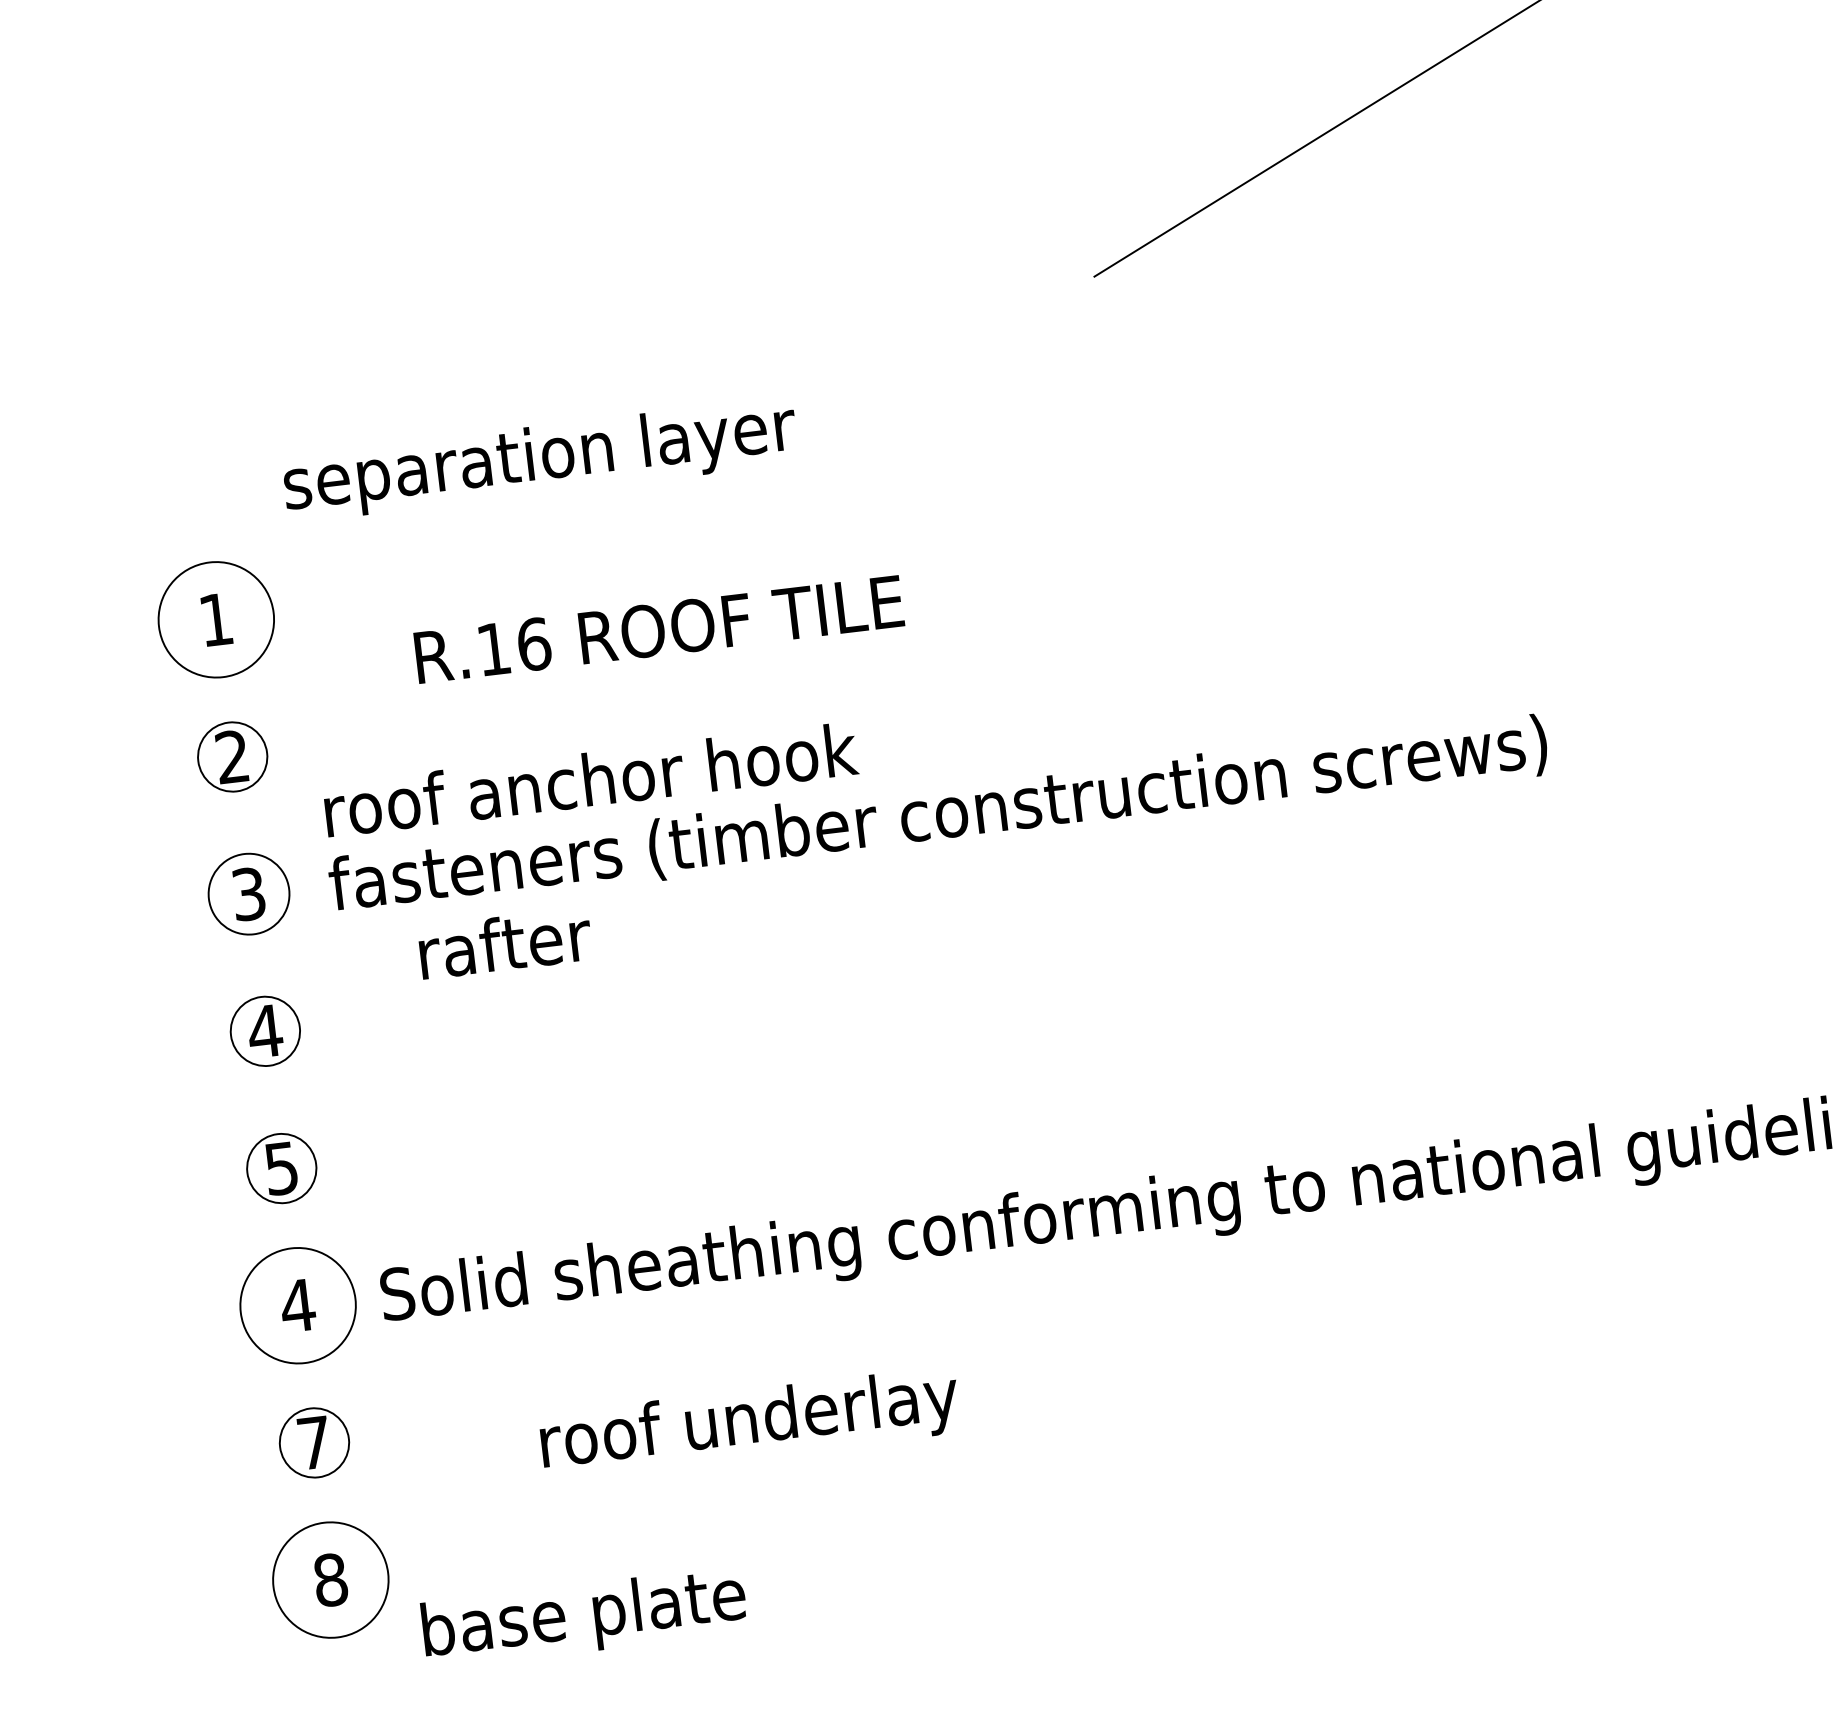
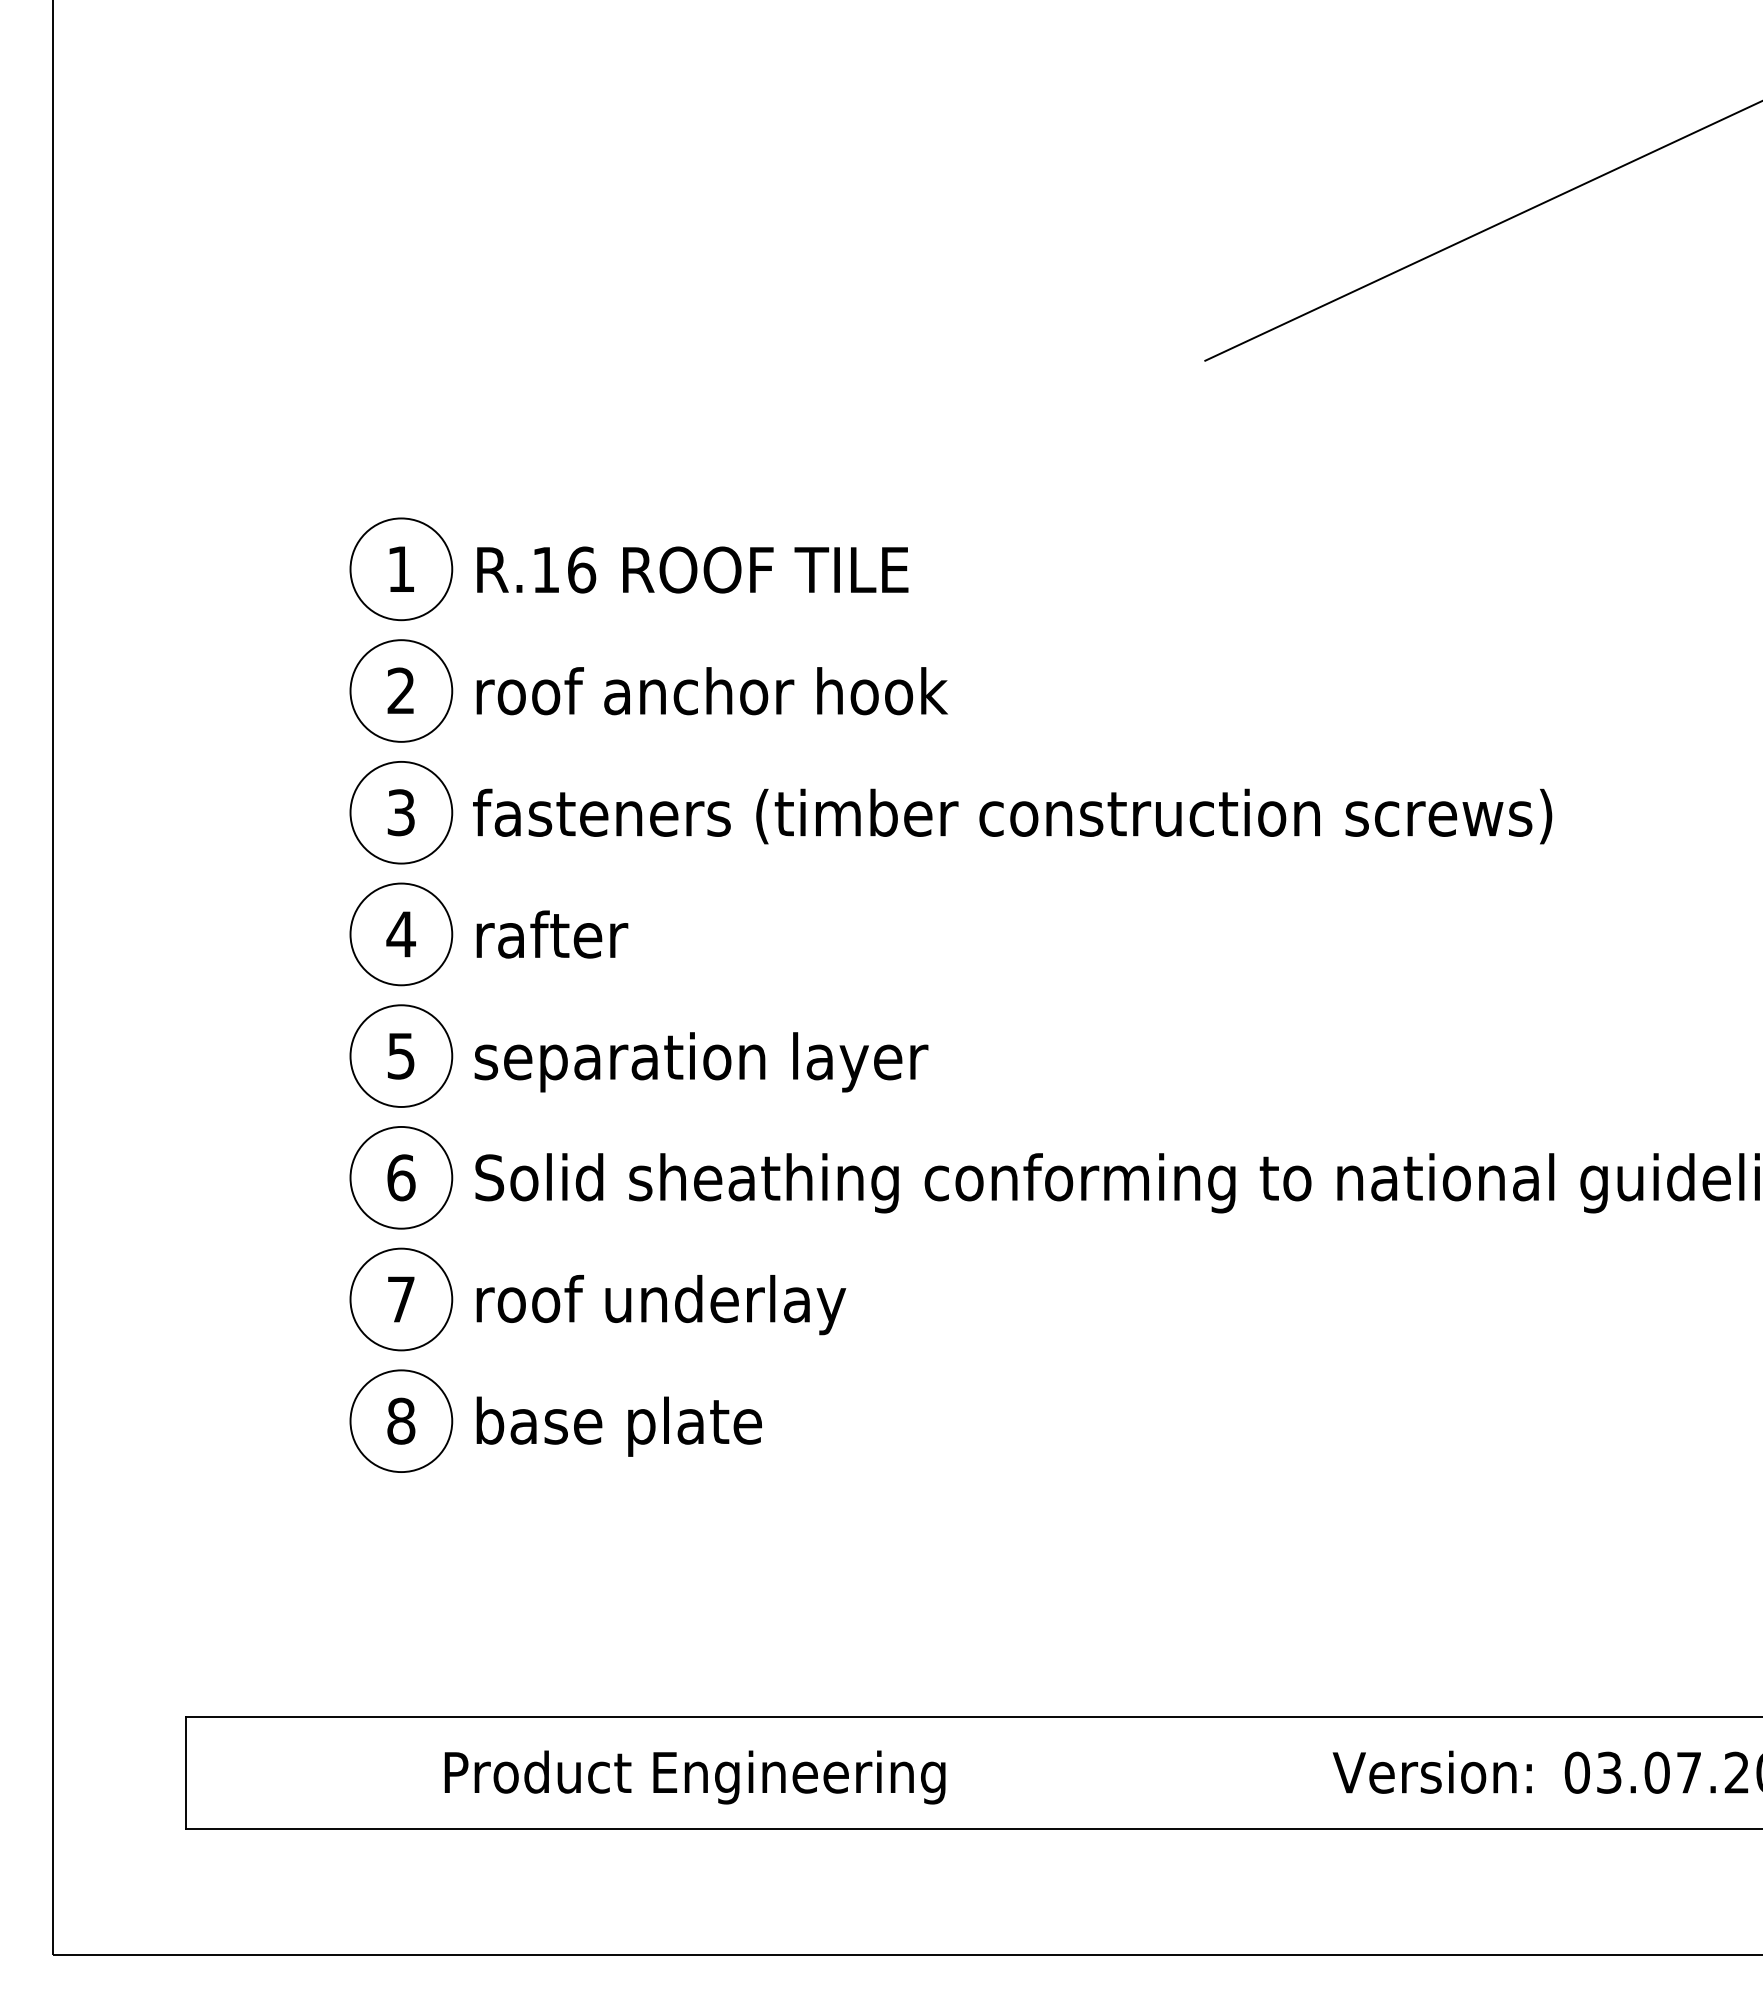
text: (540, 460) -> (701, 1062), moved
text: (658, 628) -> (692, 569), moved
circle: (232, 756) -> (401, 690), size x1.67
text: (589, 780) -> (711, 691), moved
circle: (249, 893) -> (401, 812), size x1.43
text: (505, 943) -> (552, 934), moved
circle: (265, 1031) -> (401, 934), size x1.67
circle: (281, 1167) -> (401, 1055), size x1.67
text: (297, 1305) -> (400, 1177), 4 -> 6
text: (750, 1424) -> (661, 1305), moved
circle: (314, 1442) -> (401, 1299), size x1.67
text: (583, 1617) -> (618, 1426), moved

